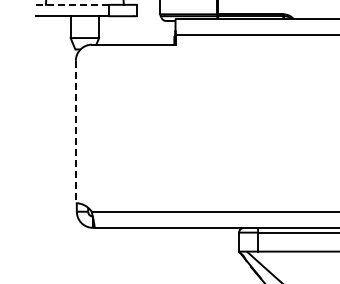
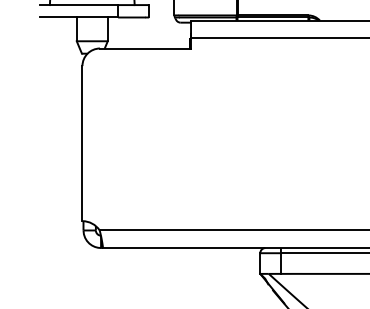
line: (73, 4) -> (79, 4), dashed -> solid
line: (75, 132) -> (82, 144), dashed -> solid

